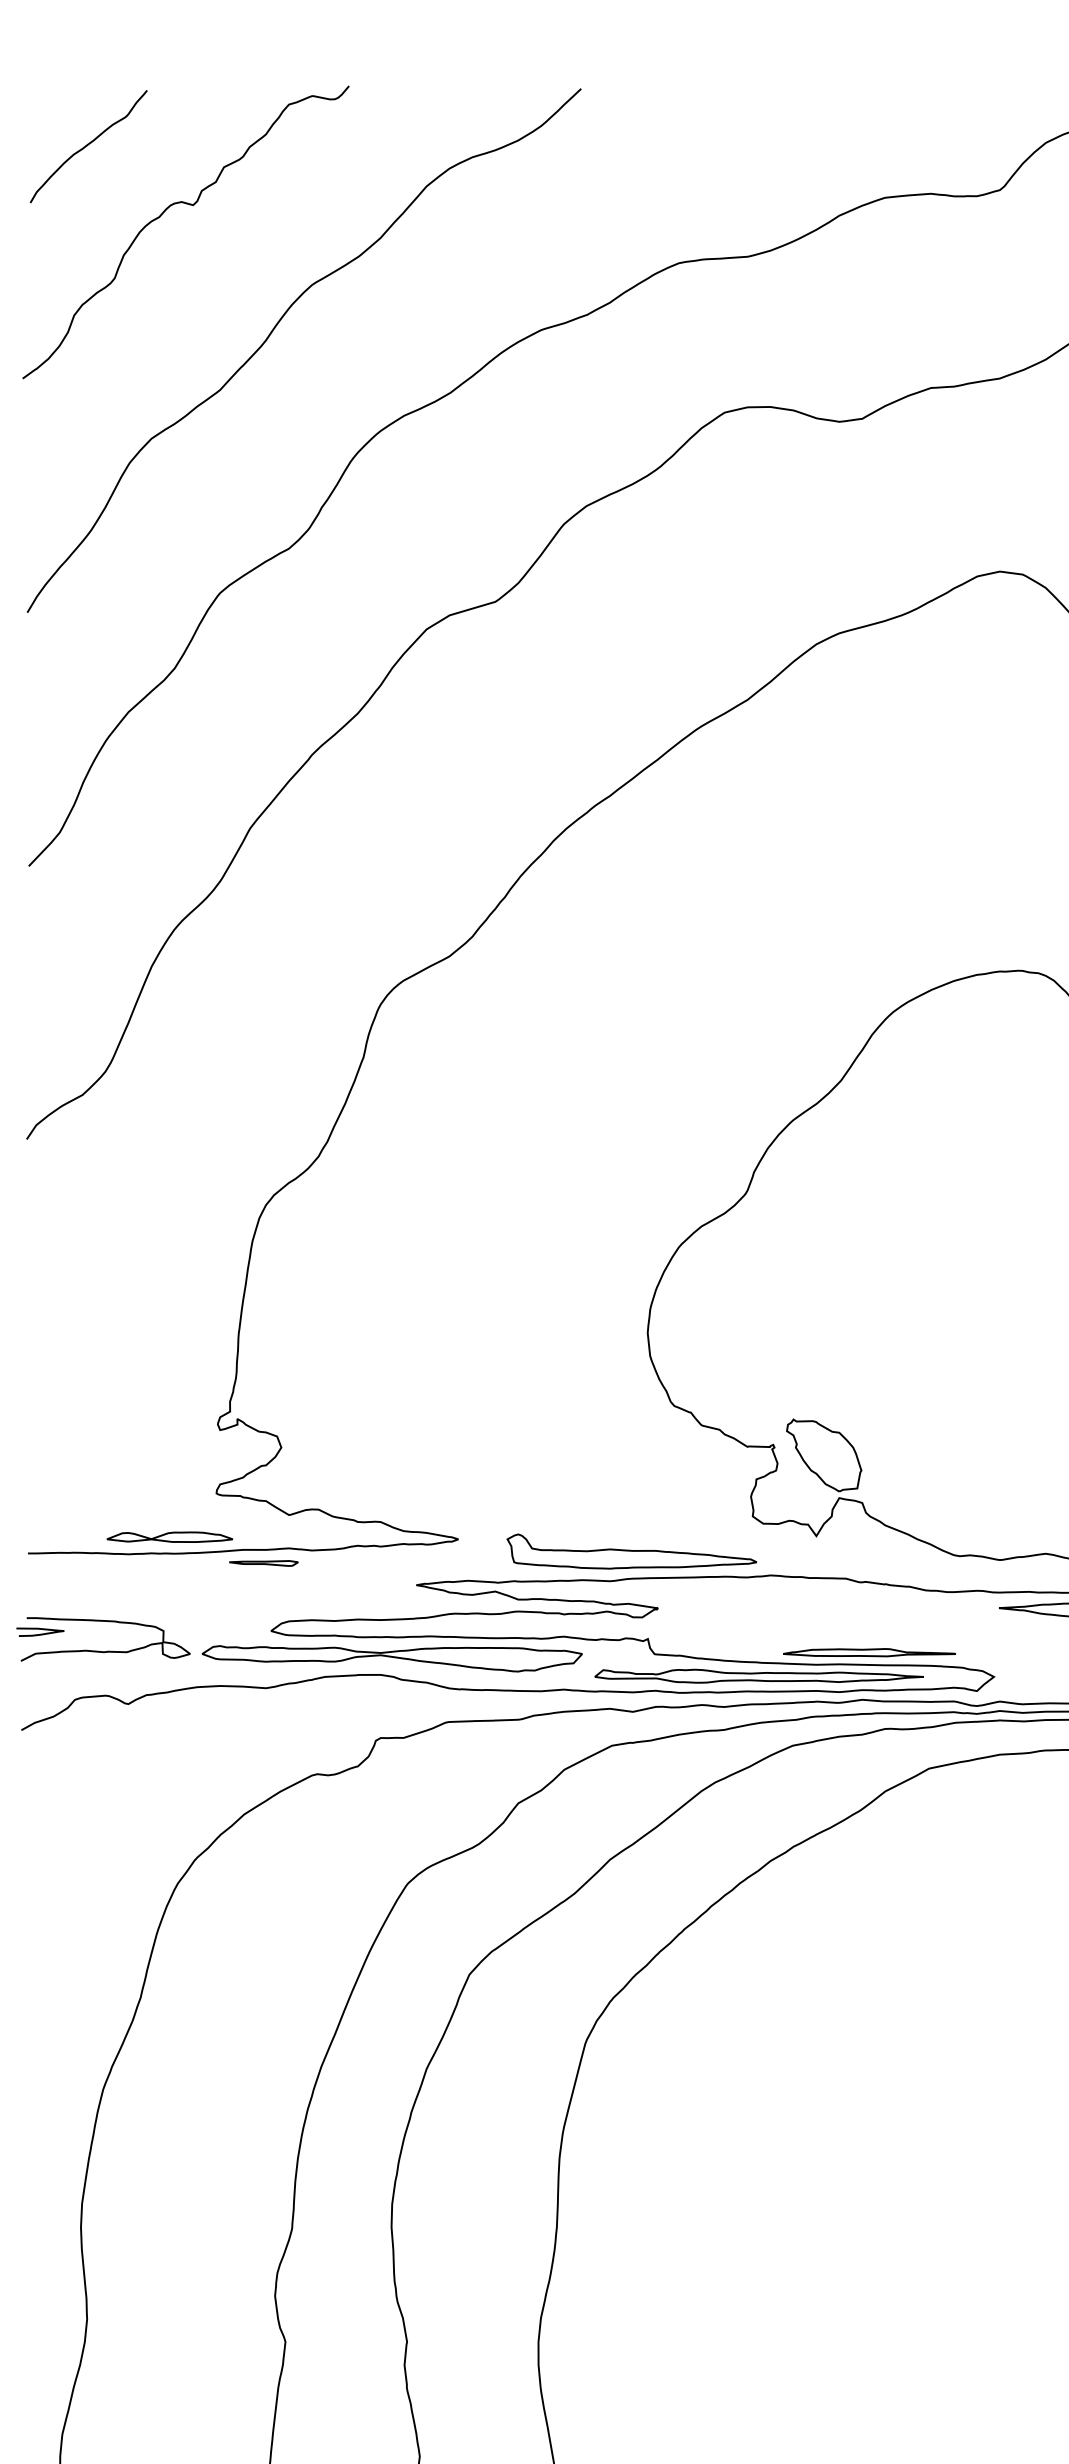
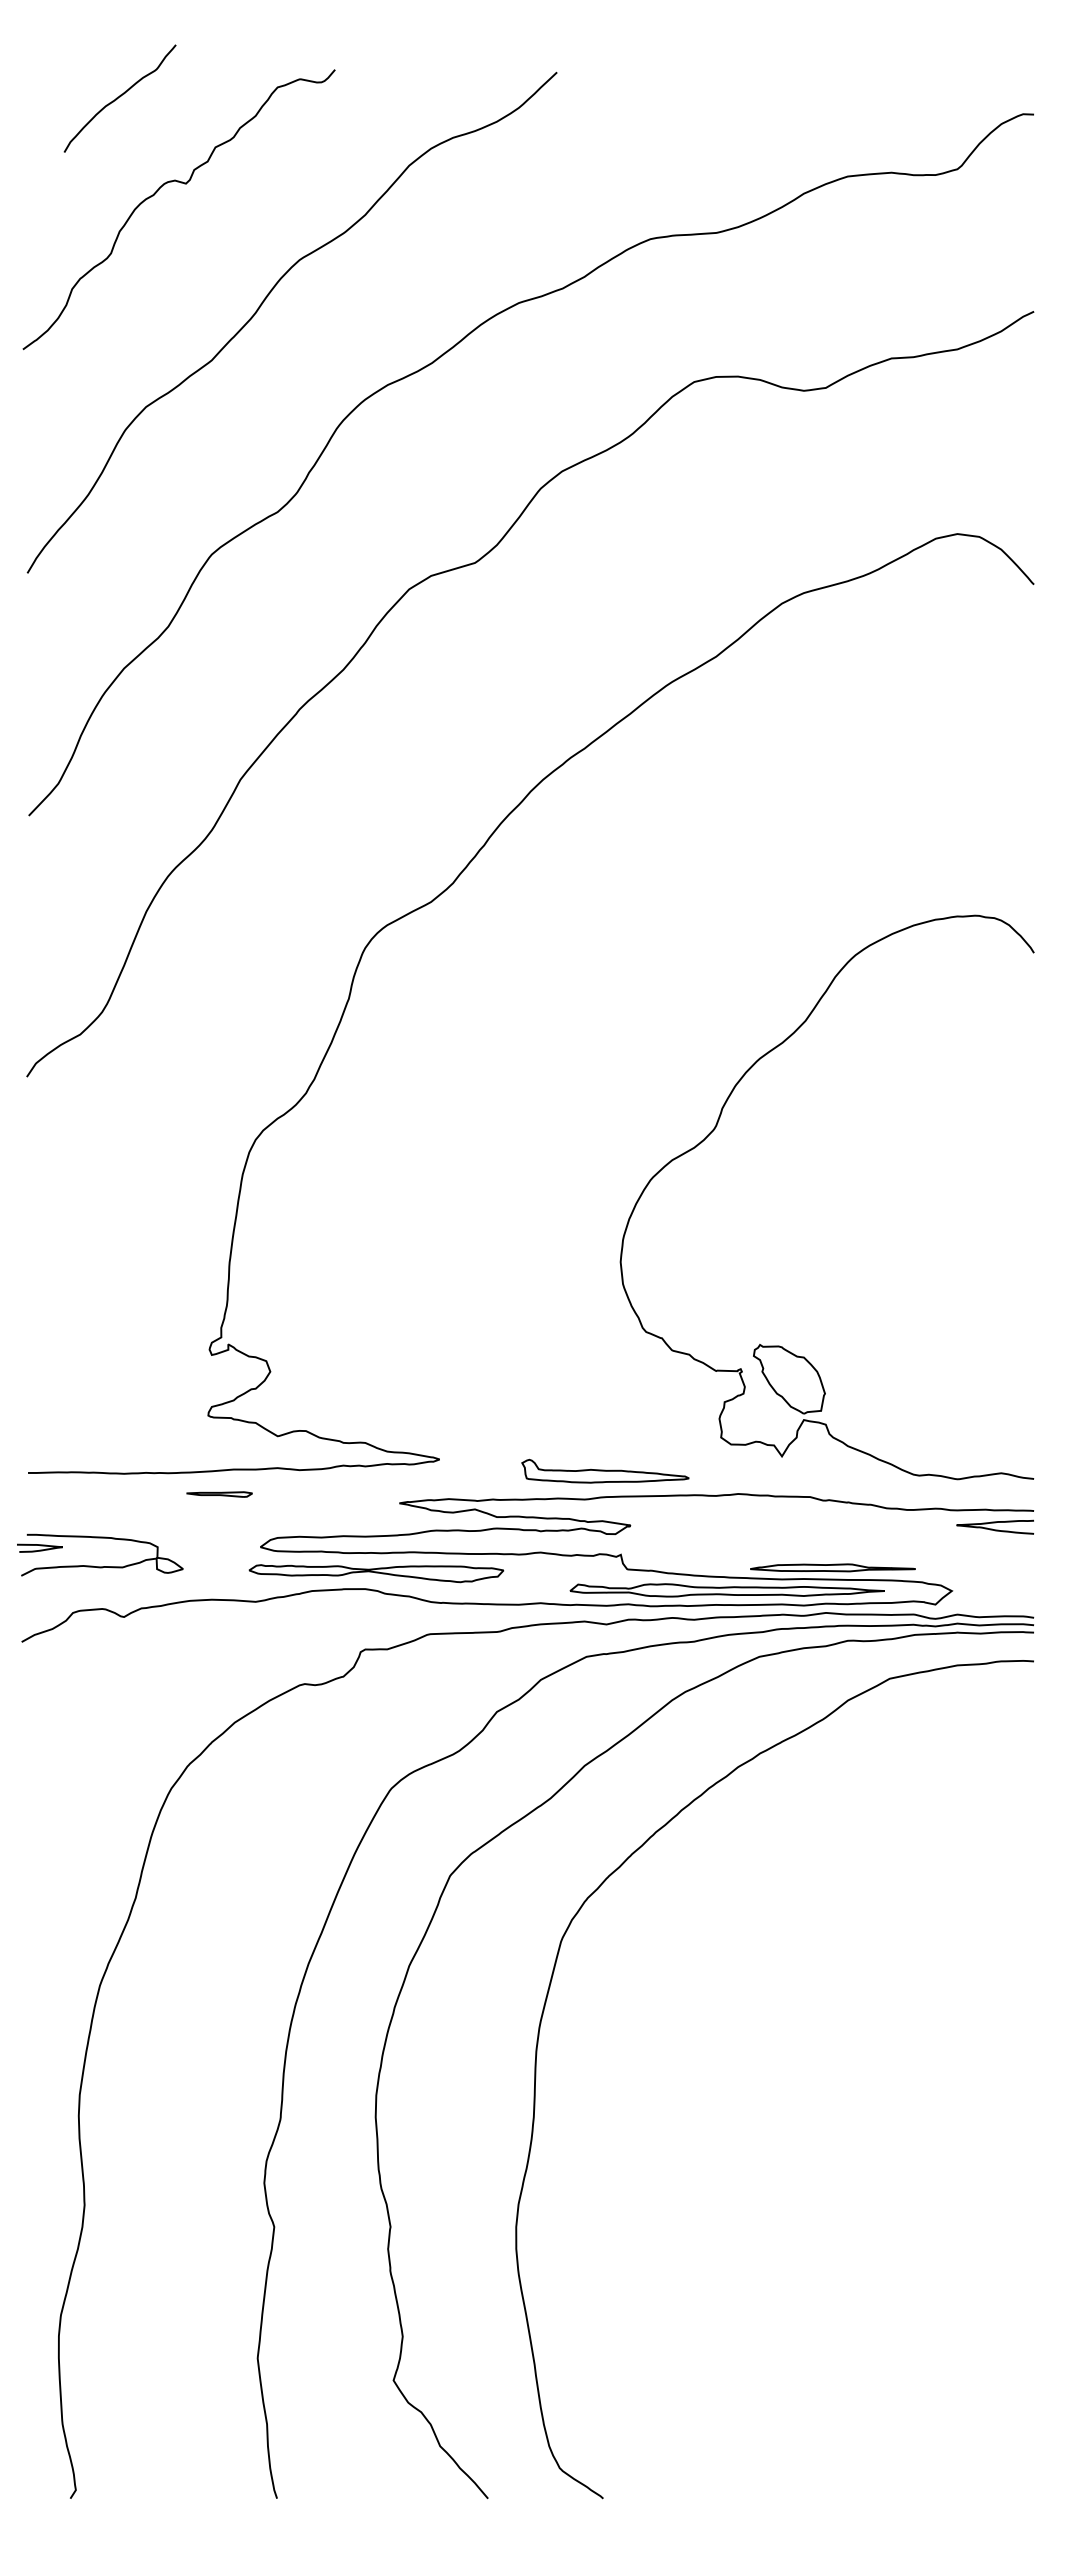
curve: (88, 145) -> (119, 97), moved
part: (169, 1537) -> (163, 1457), removed
part: (631, 1551) -> (605, 1471), size x0.7
part: (263, 1563) -> (219, 1494), moved
part: (392, 1658) -> (376, 1573), size x0.7

